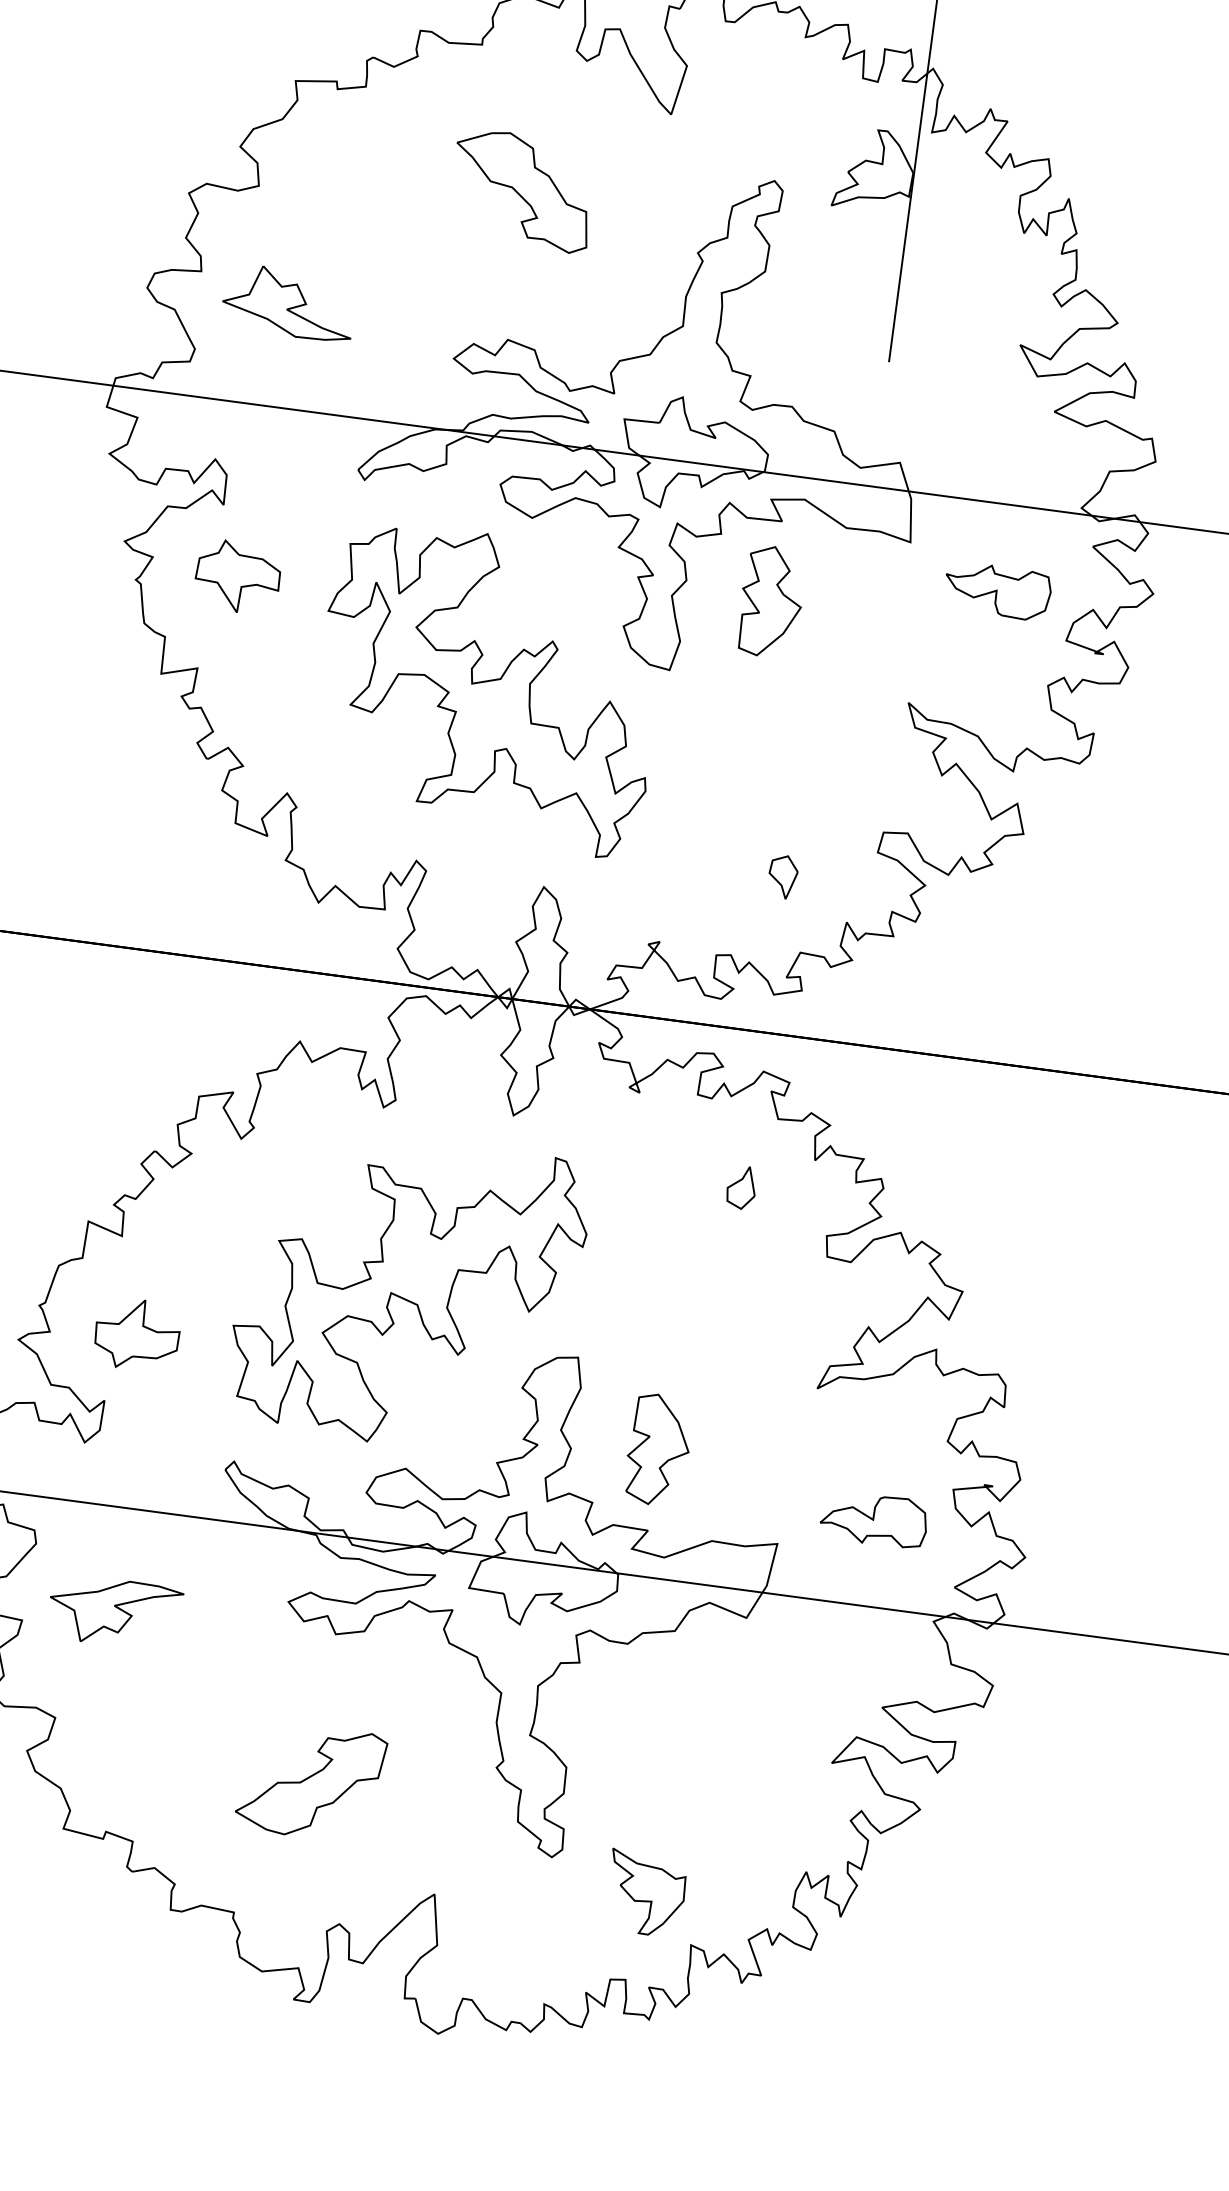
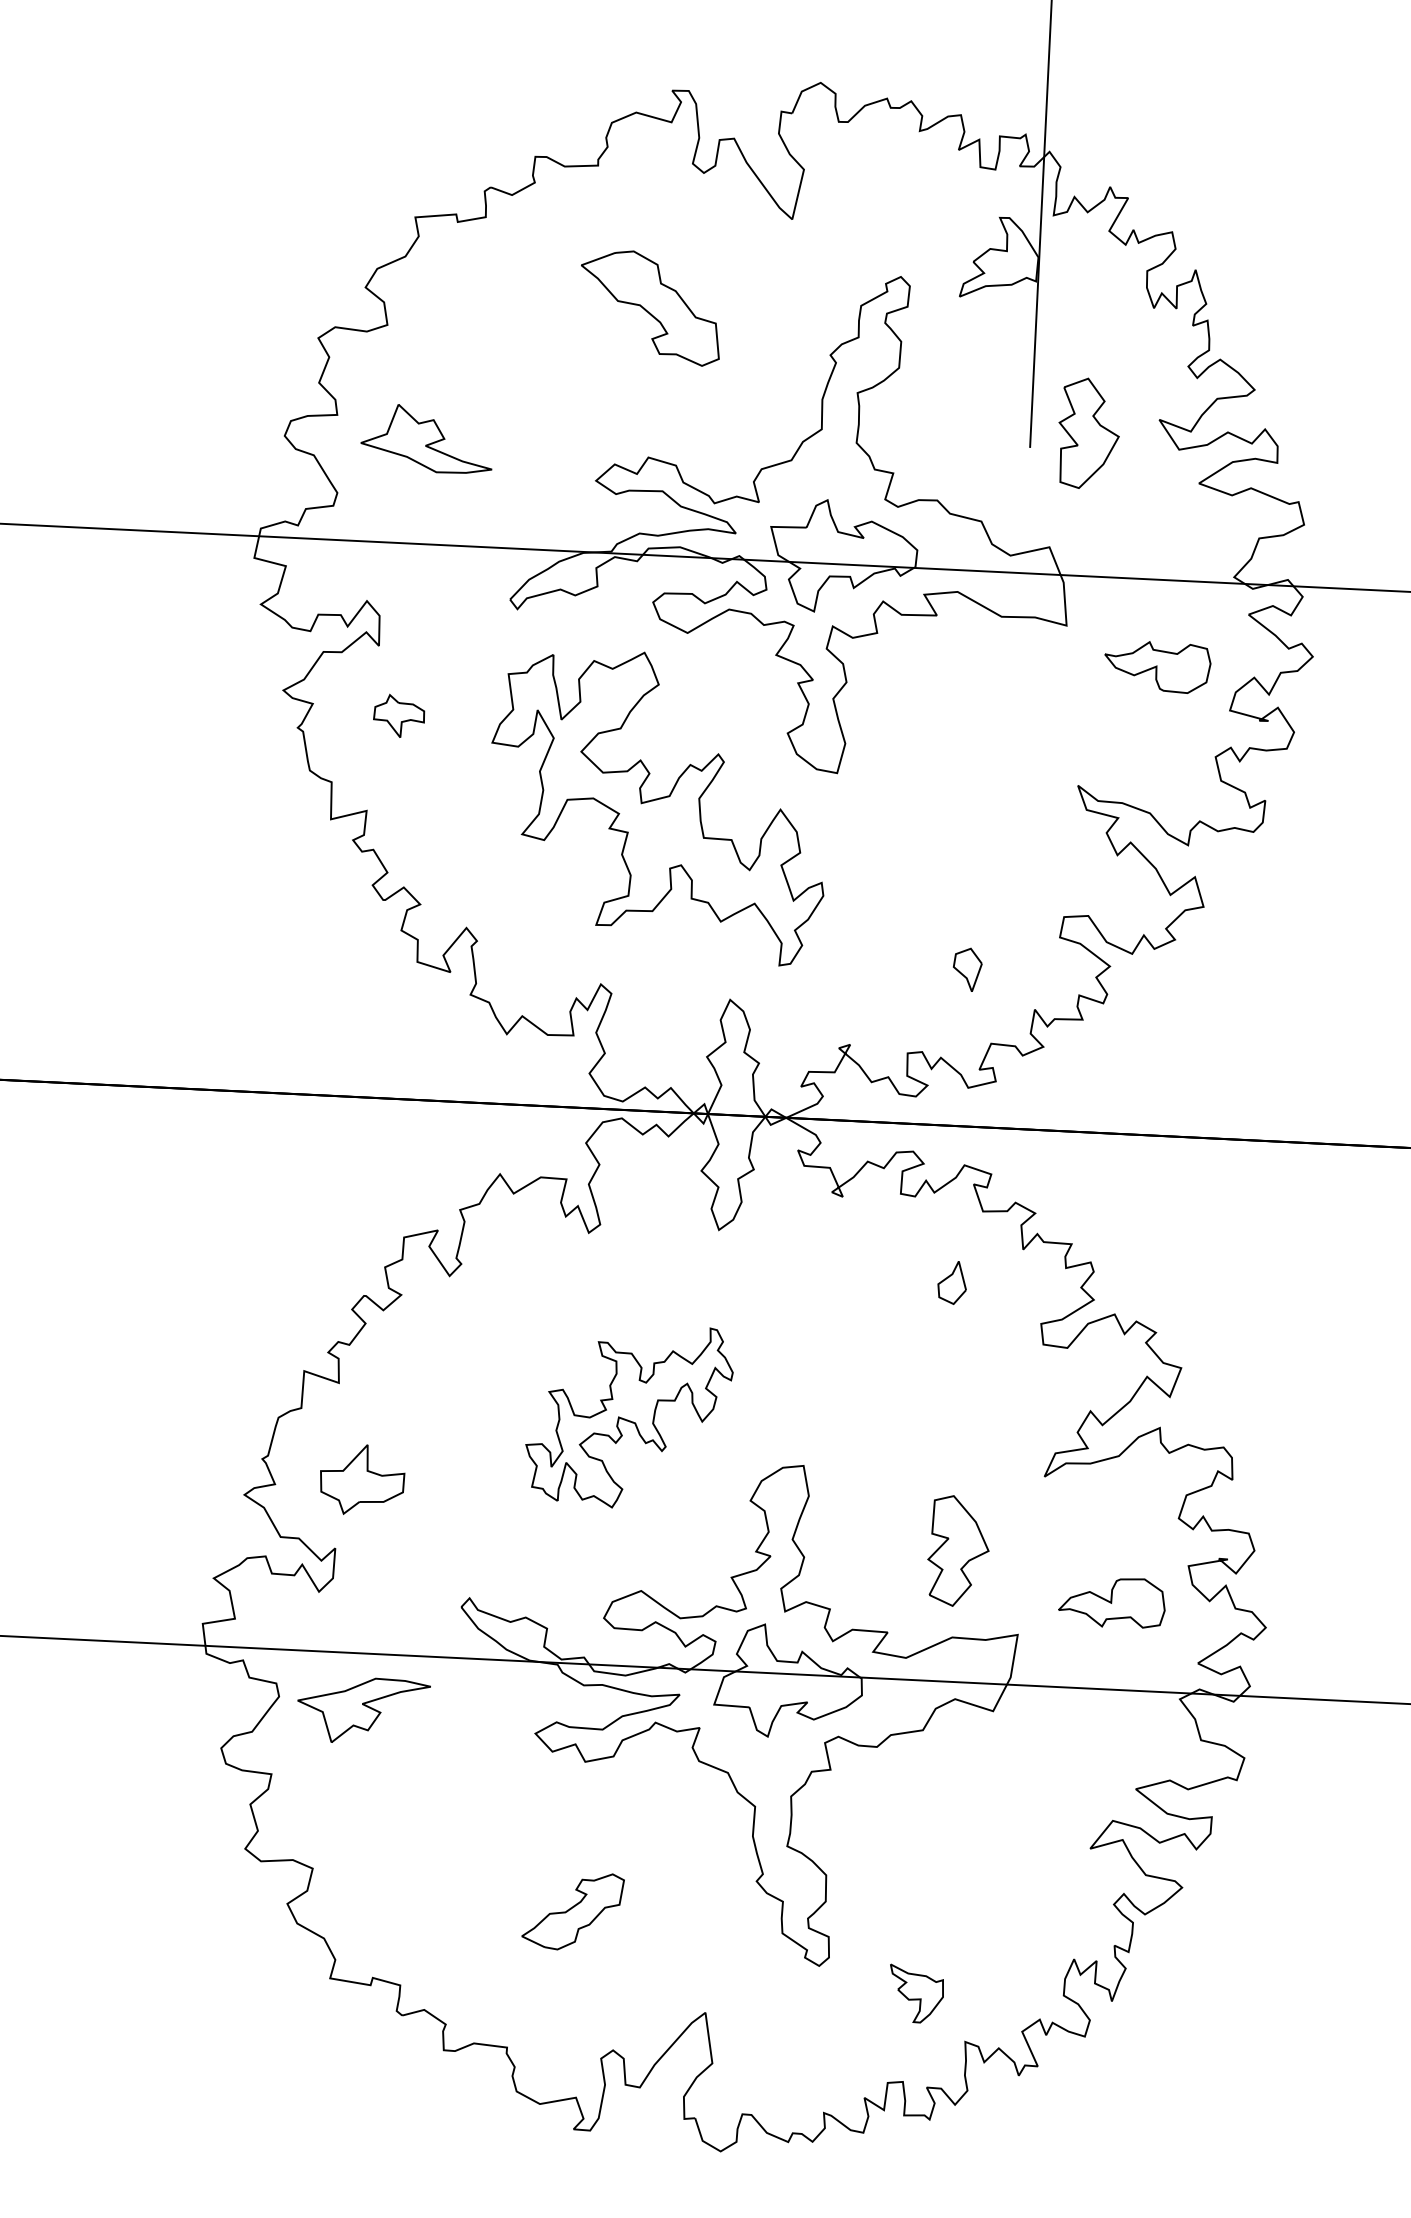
part: (237, 575) -> (398, 715), size x0.6
part: (771, 600) -> (1088, 432), moved
part: (408, 1294) -> (629, 1417), size x0.6
part: (658, 1449) -> (958, 1550), moved
part: (115, 1611) -> (363, 1709), moved
part: (310, 1782) -> (572, 1911), size x0.7
part: (646, 1892) -> (916, 1993), size x0.7

